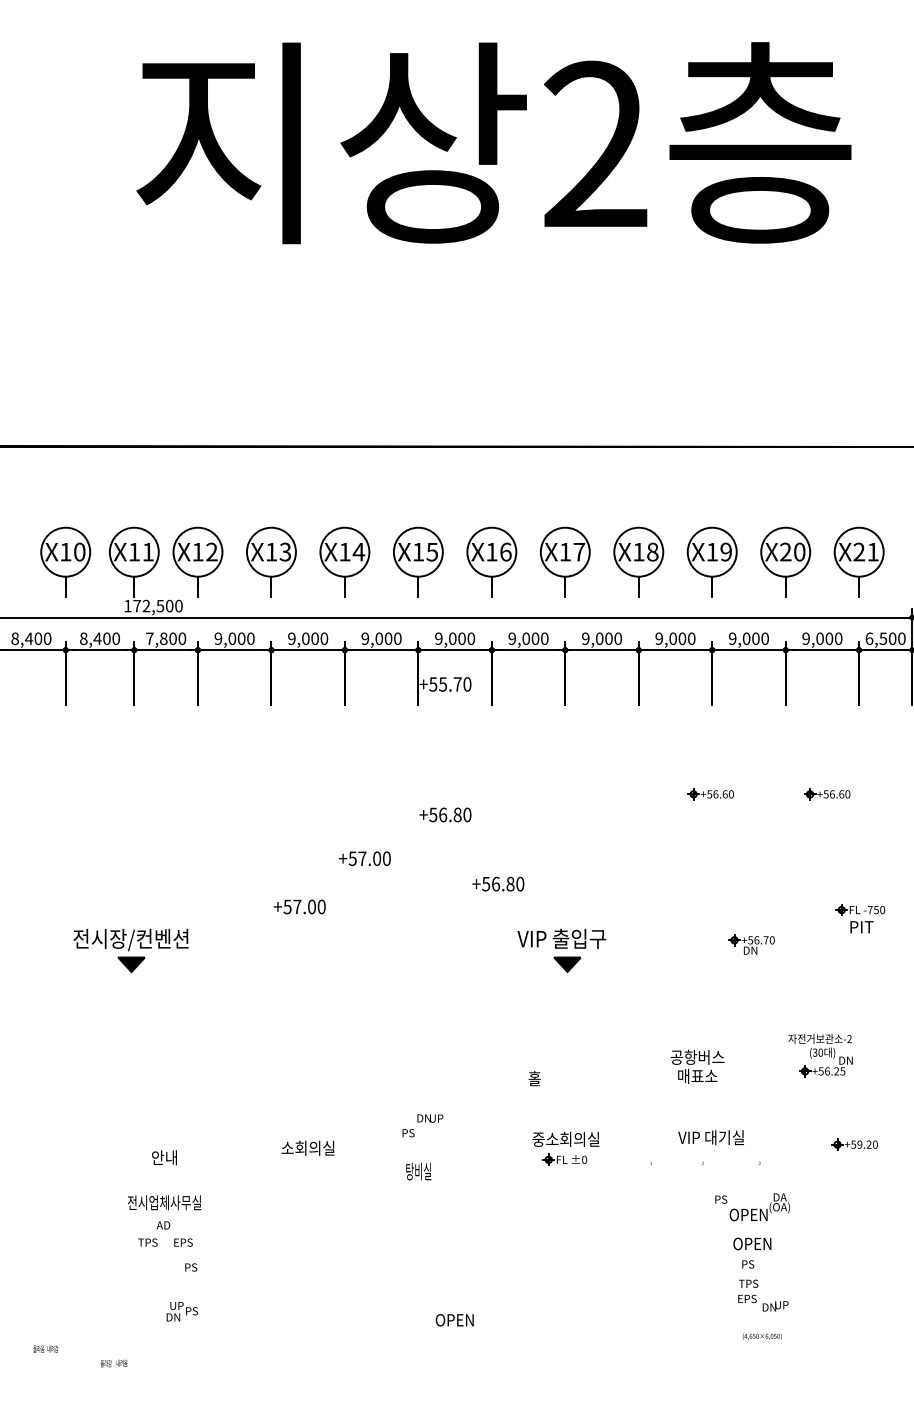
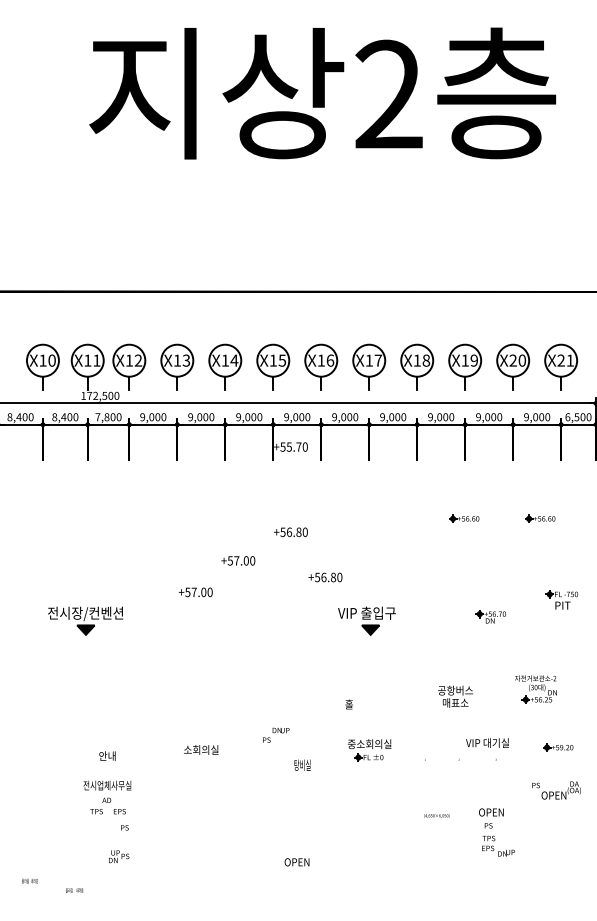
text: (711, 1136) -> (487, 742), moved
text: (418, 1170) -> (302, 764), moved
text: (752, 1207) -> (556, 790), moved
text: (761, 1335) -> (436, 815), moved

